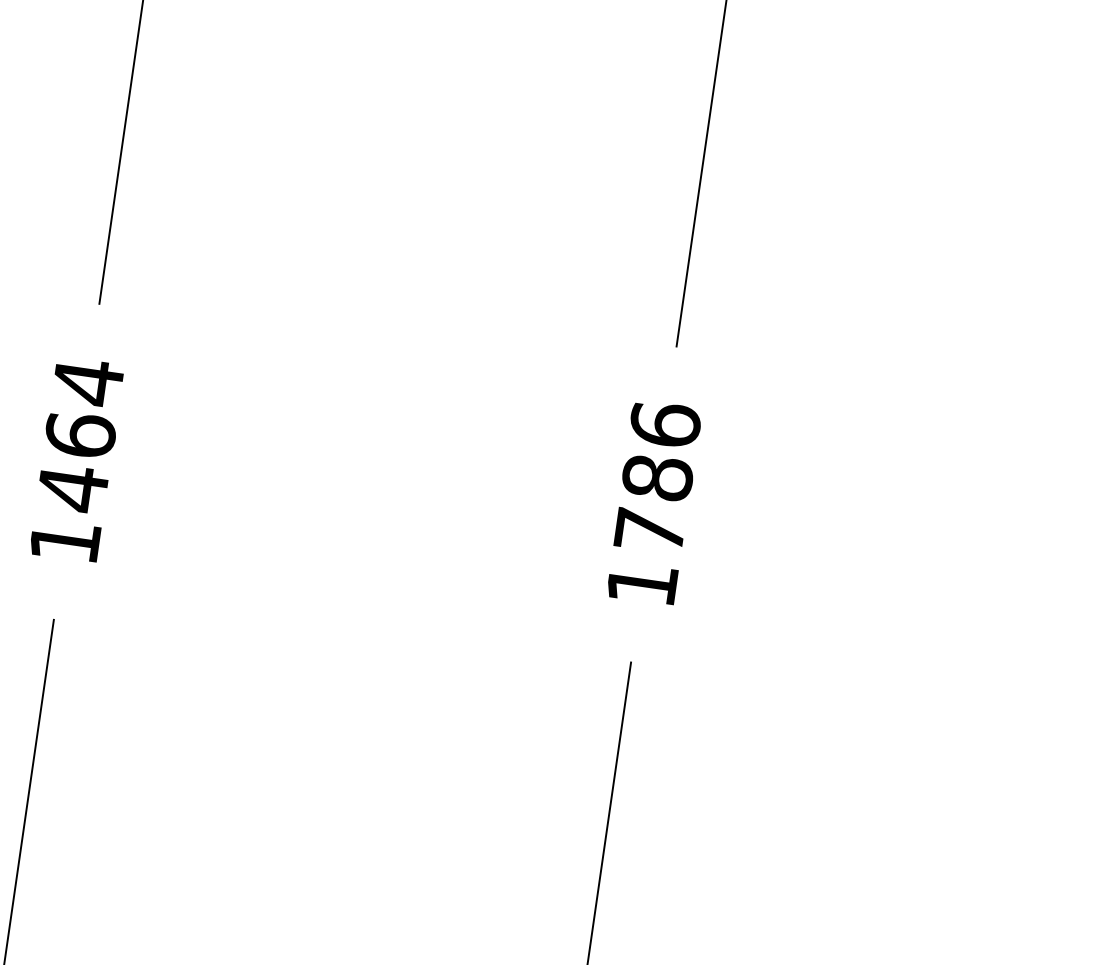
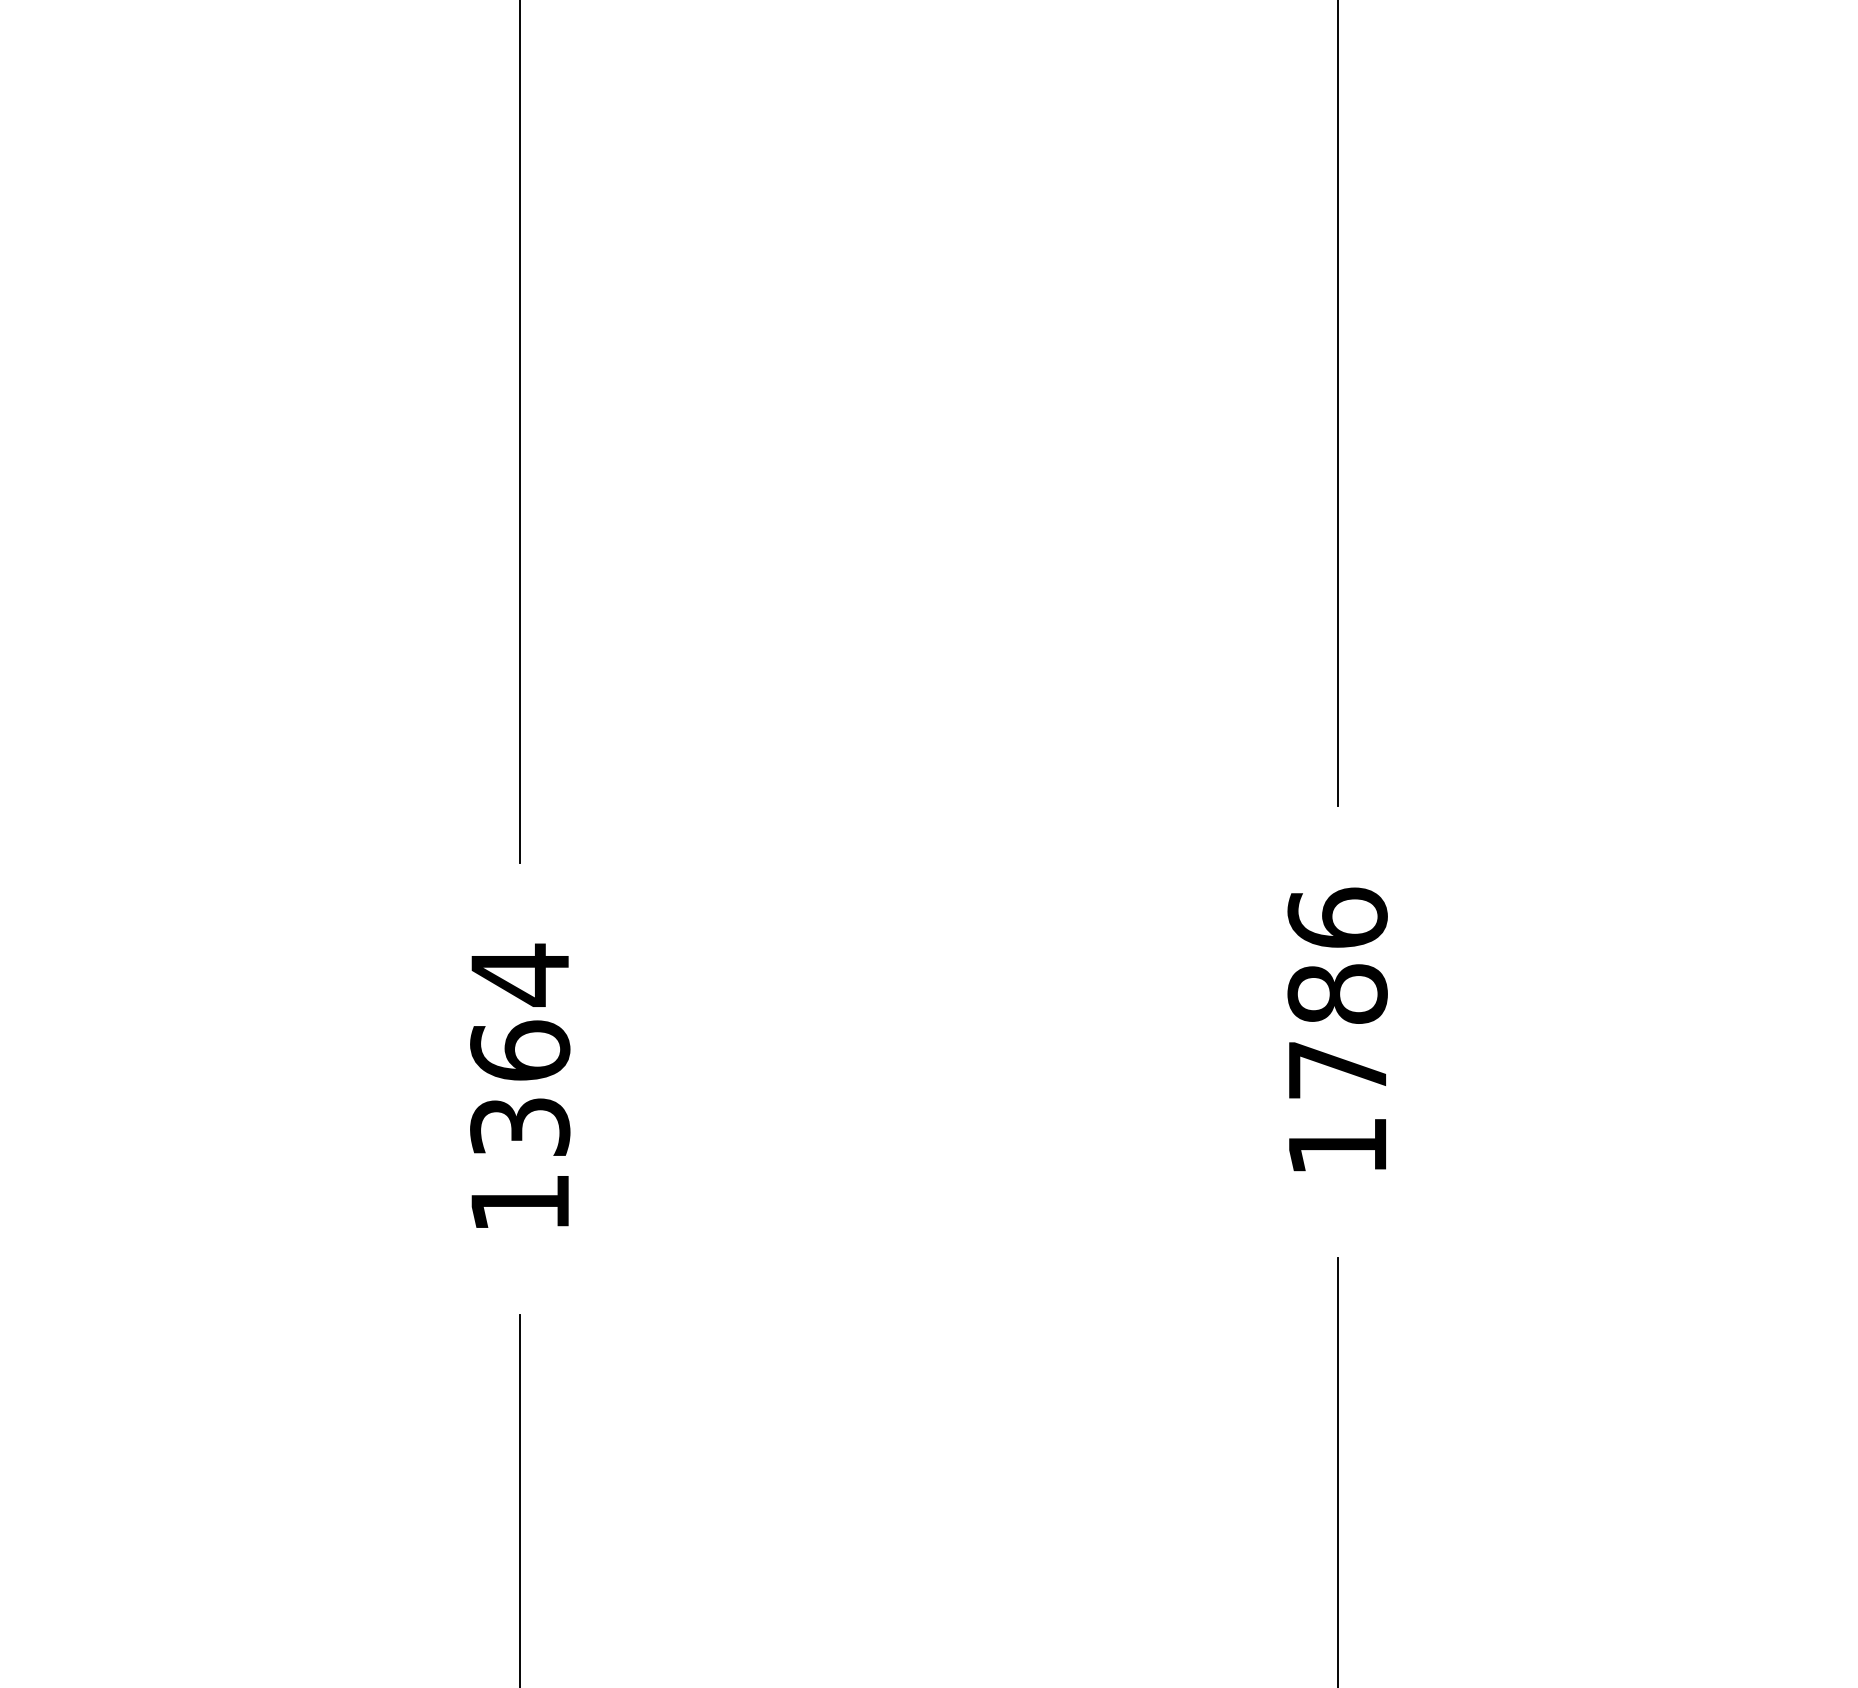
text: (72, 488) -> (520, 1127), 1464 -> 1364

